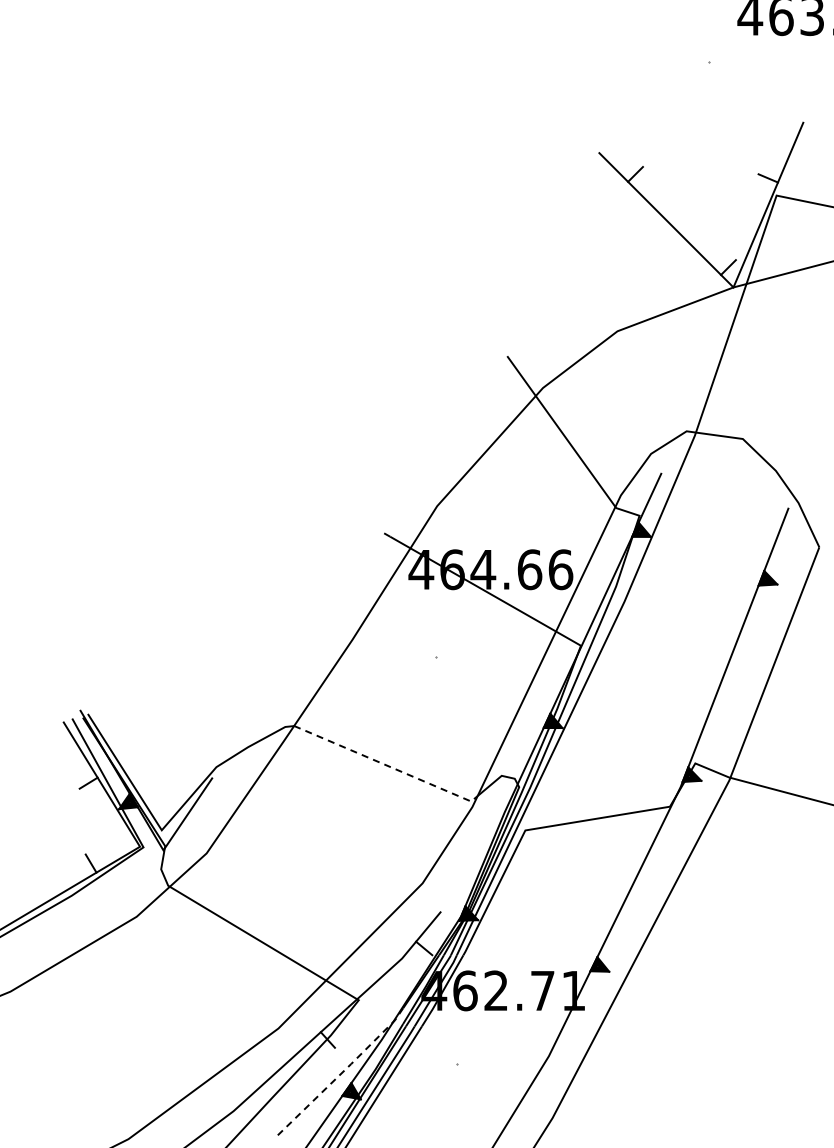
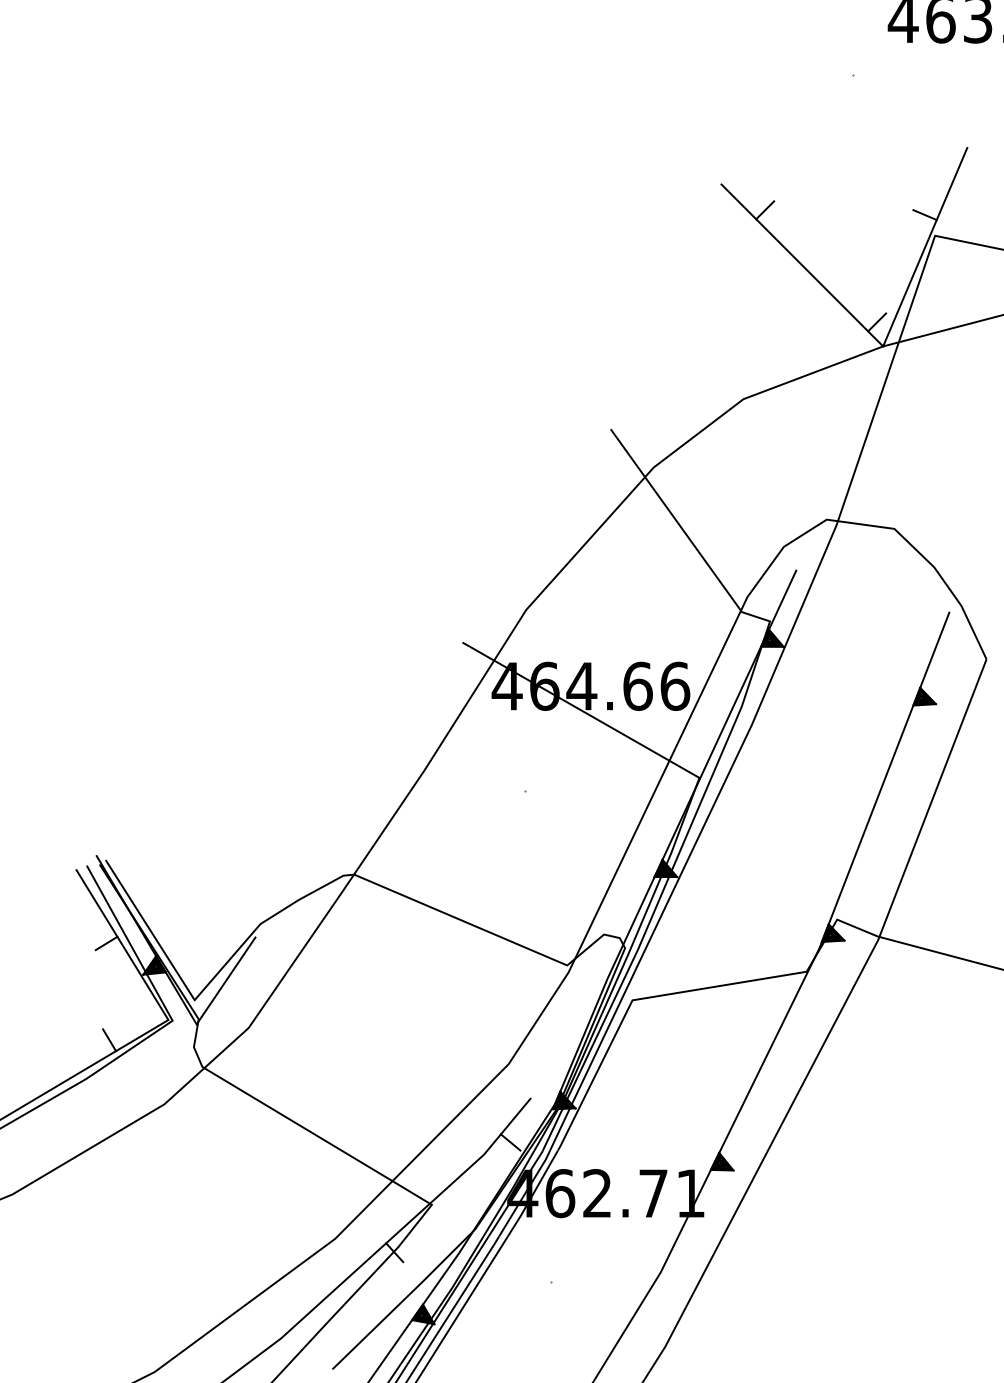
line: (386, 765) -> (465, 922), dashed -> solid
line: (341, 1073) -> (411, 1293), dashed -> solid

